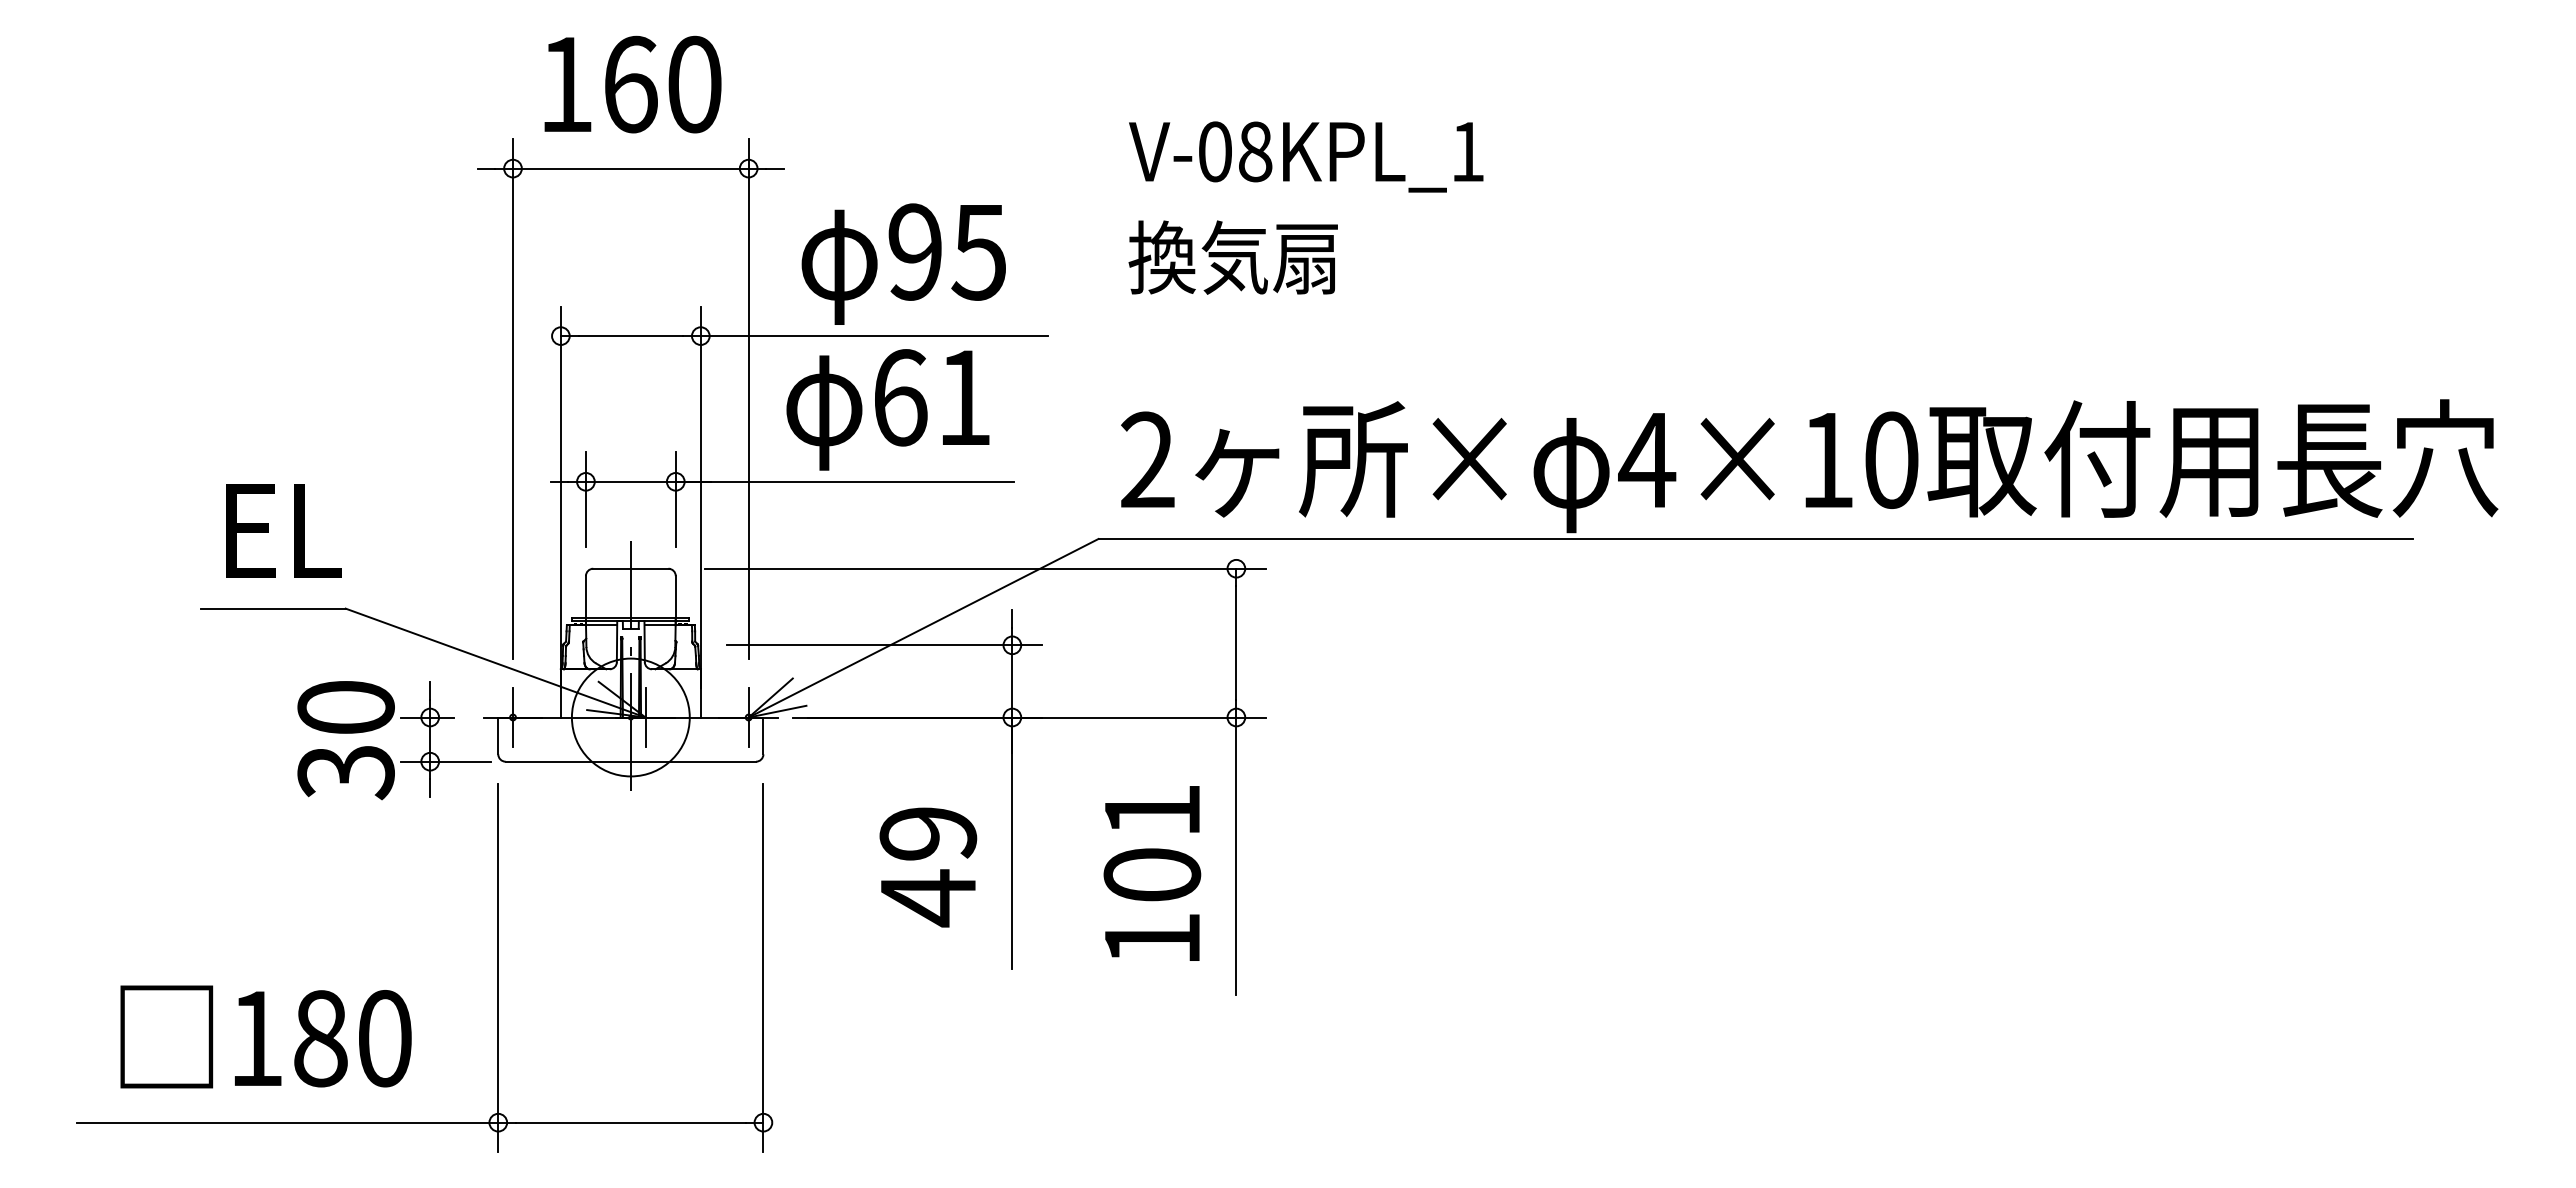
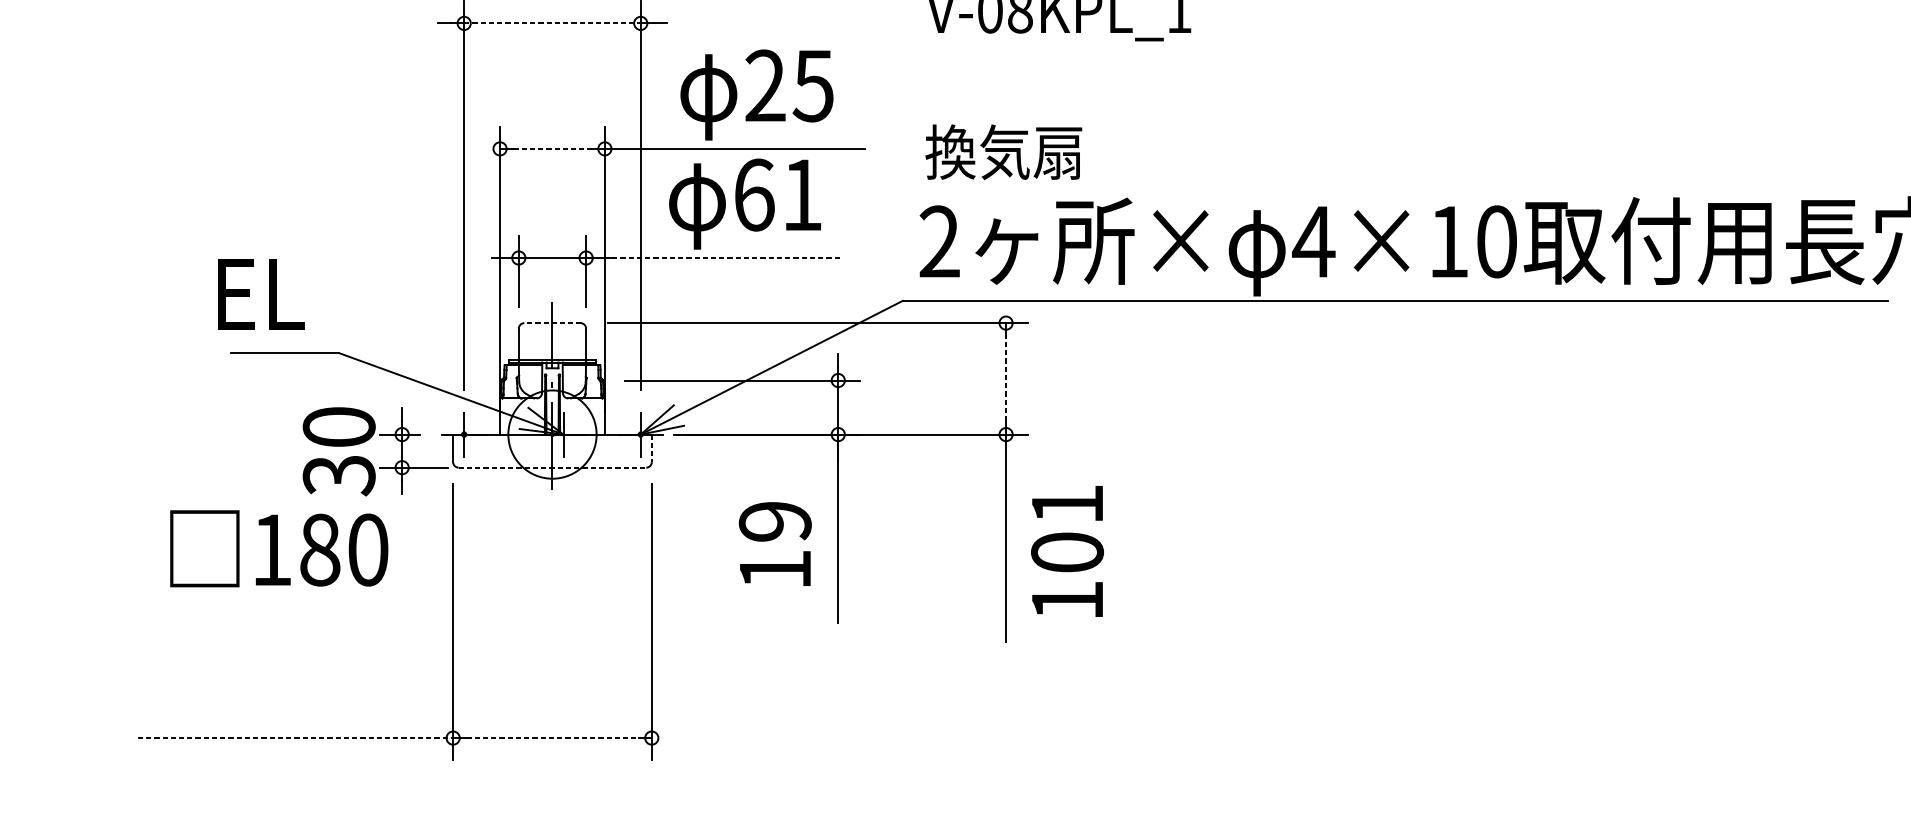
line: (630, 168) -> (552, 23), solid -> dashed
text: (915, 251) -> (765, 85), 95 -> 25
text: (1232, 257) -> (1003, 152), moved
line: (631, 336) -> (552, 149), solid -> dashed
line: (844, 481) -> (712, 257), solid -> dashed
text: (283, 530) -> (260, 294), moved
line: (631, 568) -> (552, 322), solid -> dashed
line: (1236, 643) -> (1006, 379), solid -> dashed
line: (763, 736) -> (651, 448), solid -> dashed
line: (631, 761) -> (552, 467), solid -> dashed
text: (1152, 873) -> (1067, 551), moved
text: (928, 898) -> (775, 570), 49 -> 19
text: (265, 1036) -> (278, 548), moved
line: (287, 1122) -> (295, 737), solid -> dashed
line: (630, 1122) -> (552, 737), solid -> dashed

